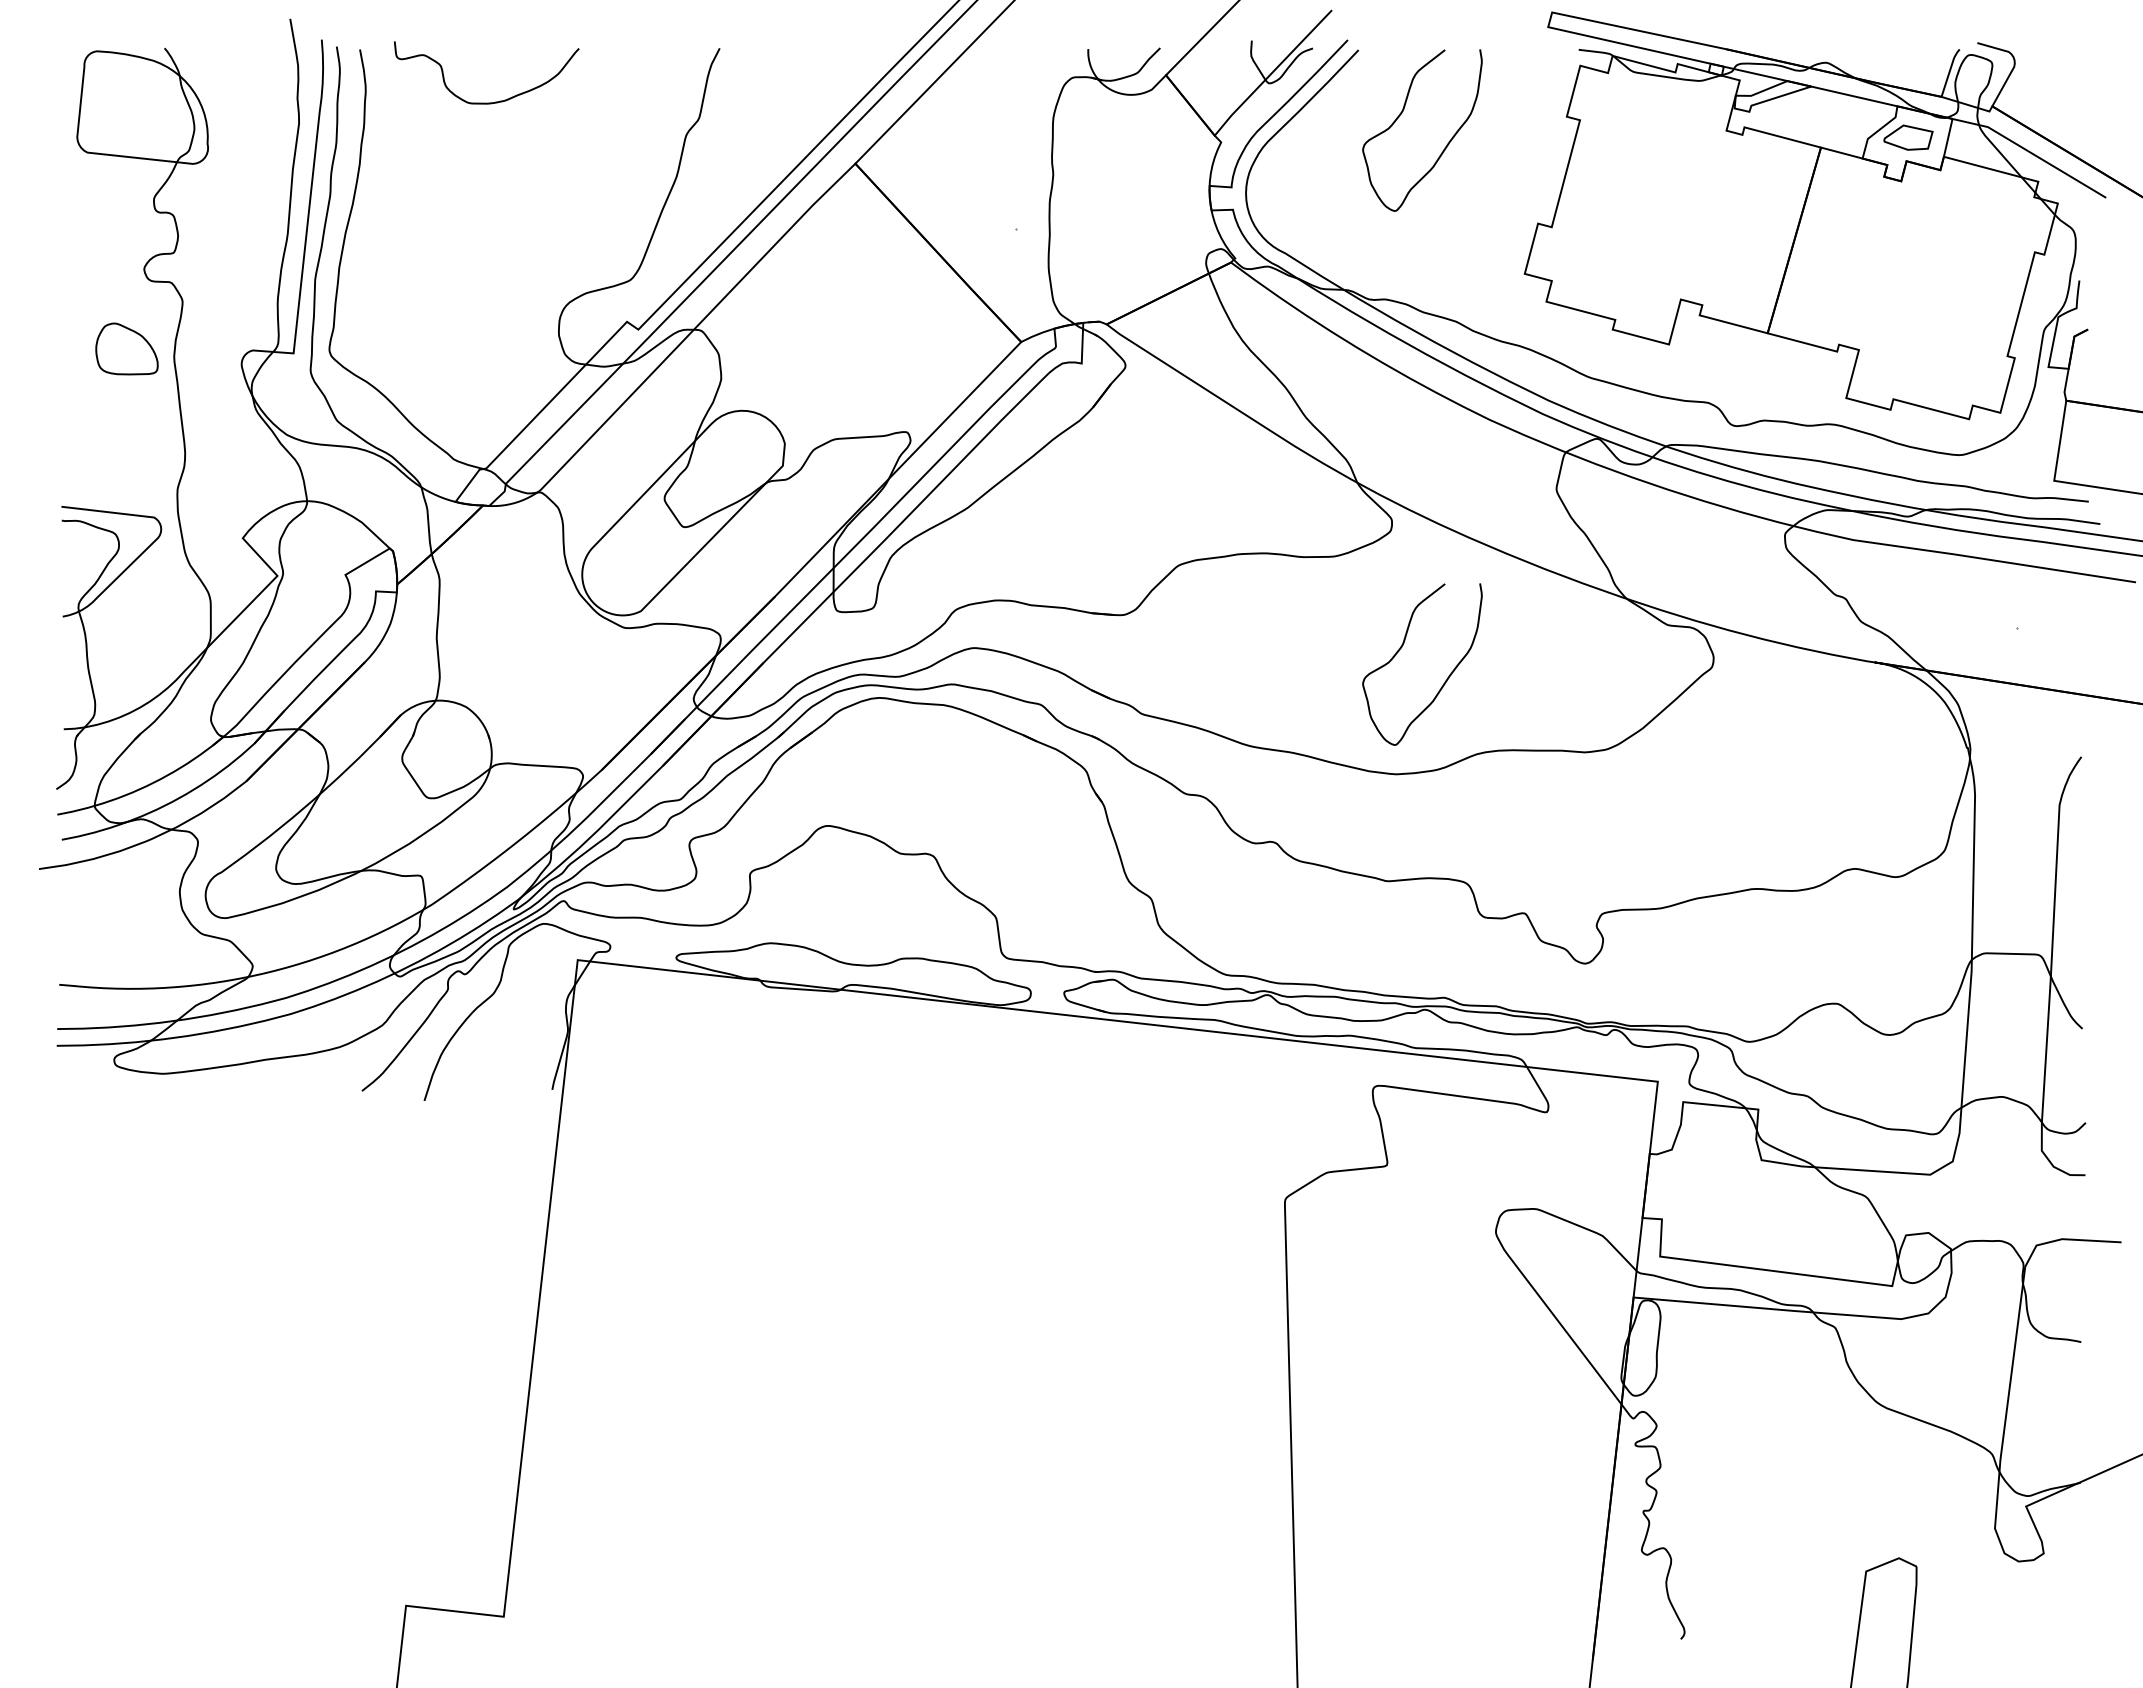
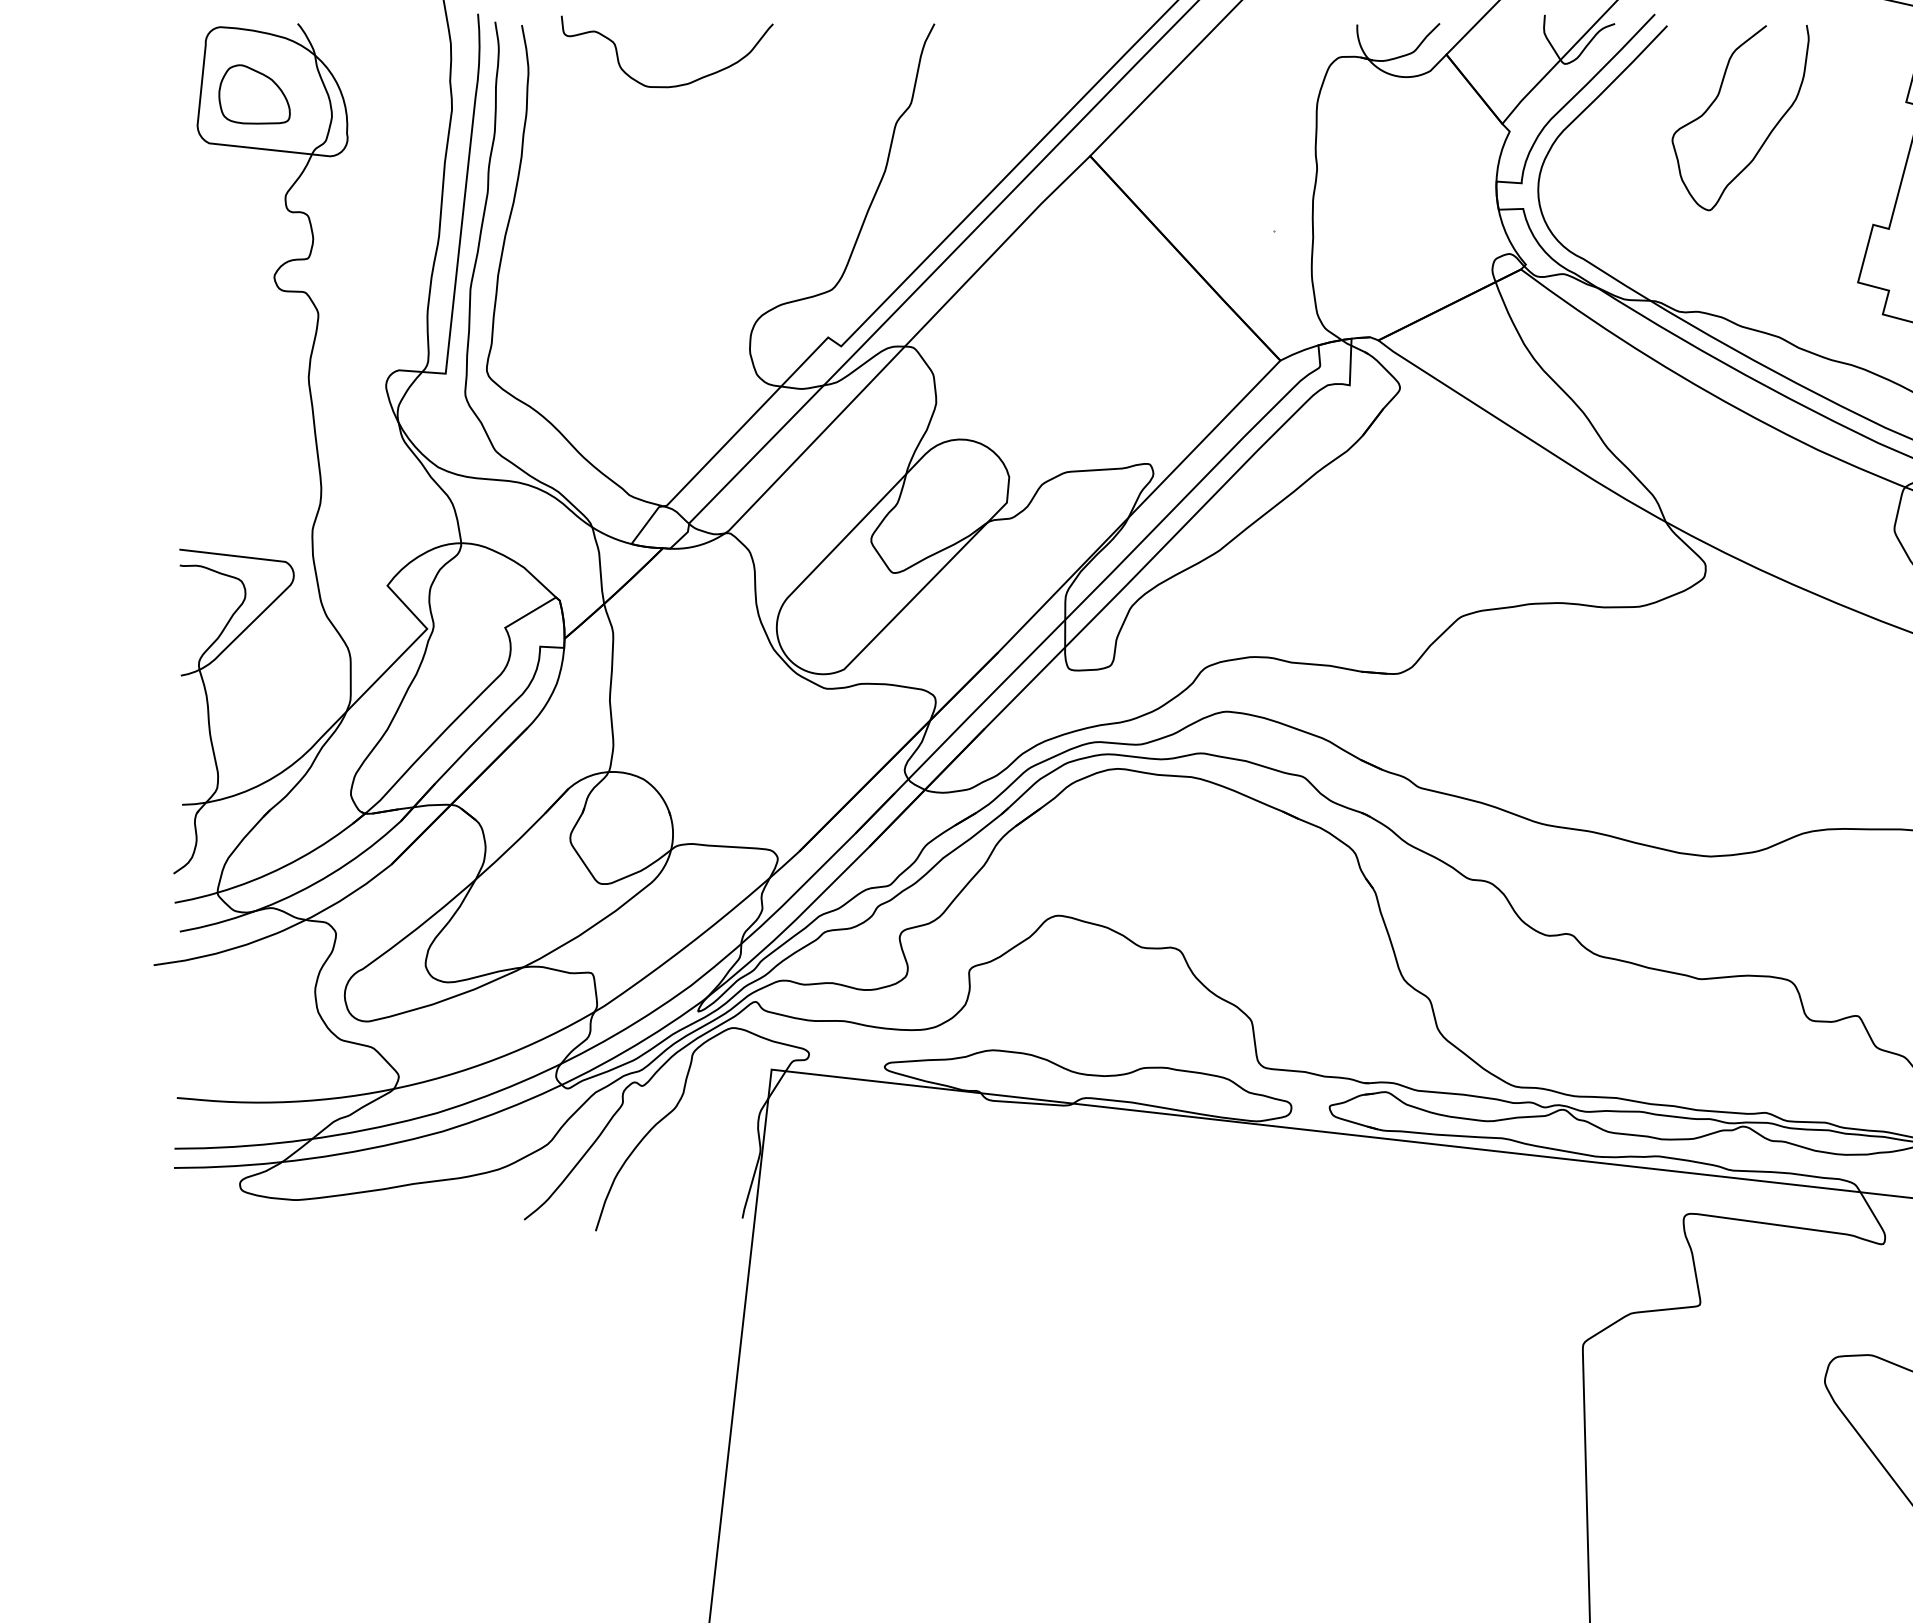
part: (126, 348) -> (254, 93), moved
curve: (1402, 647) -> (1717, 711), removed

